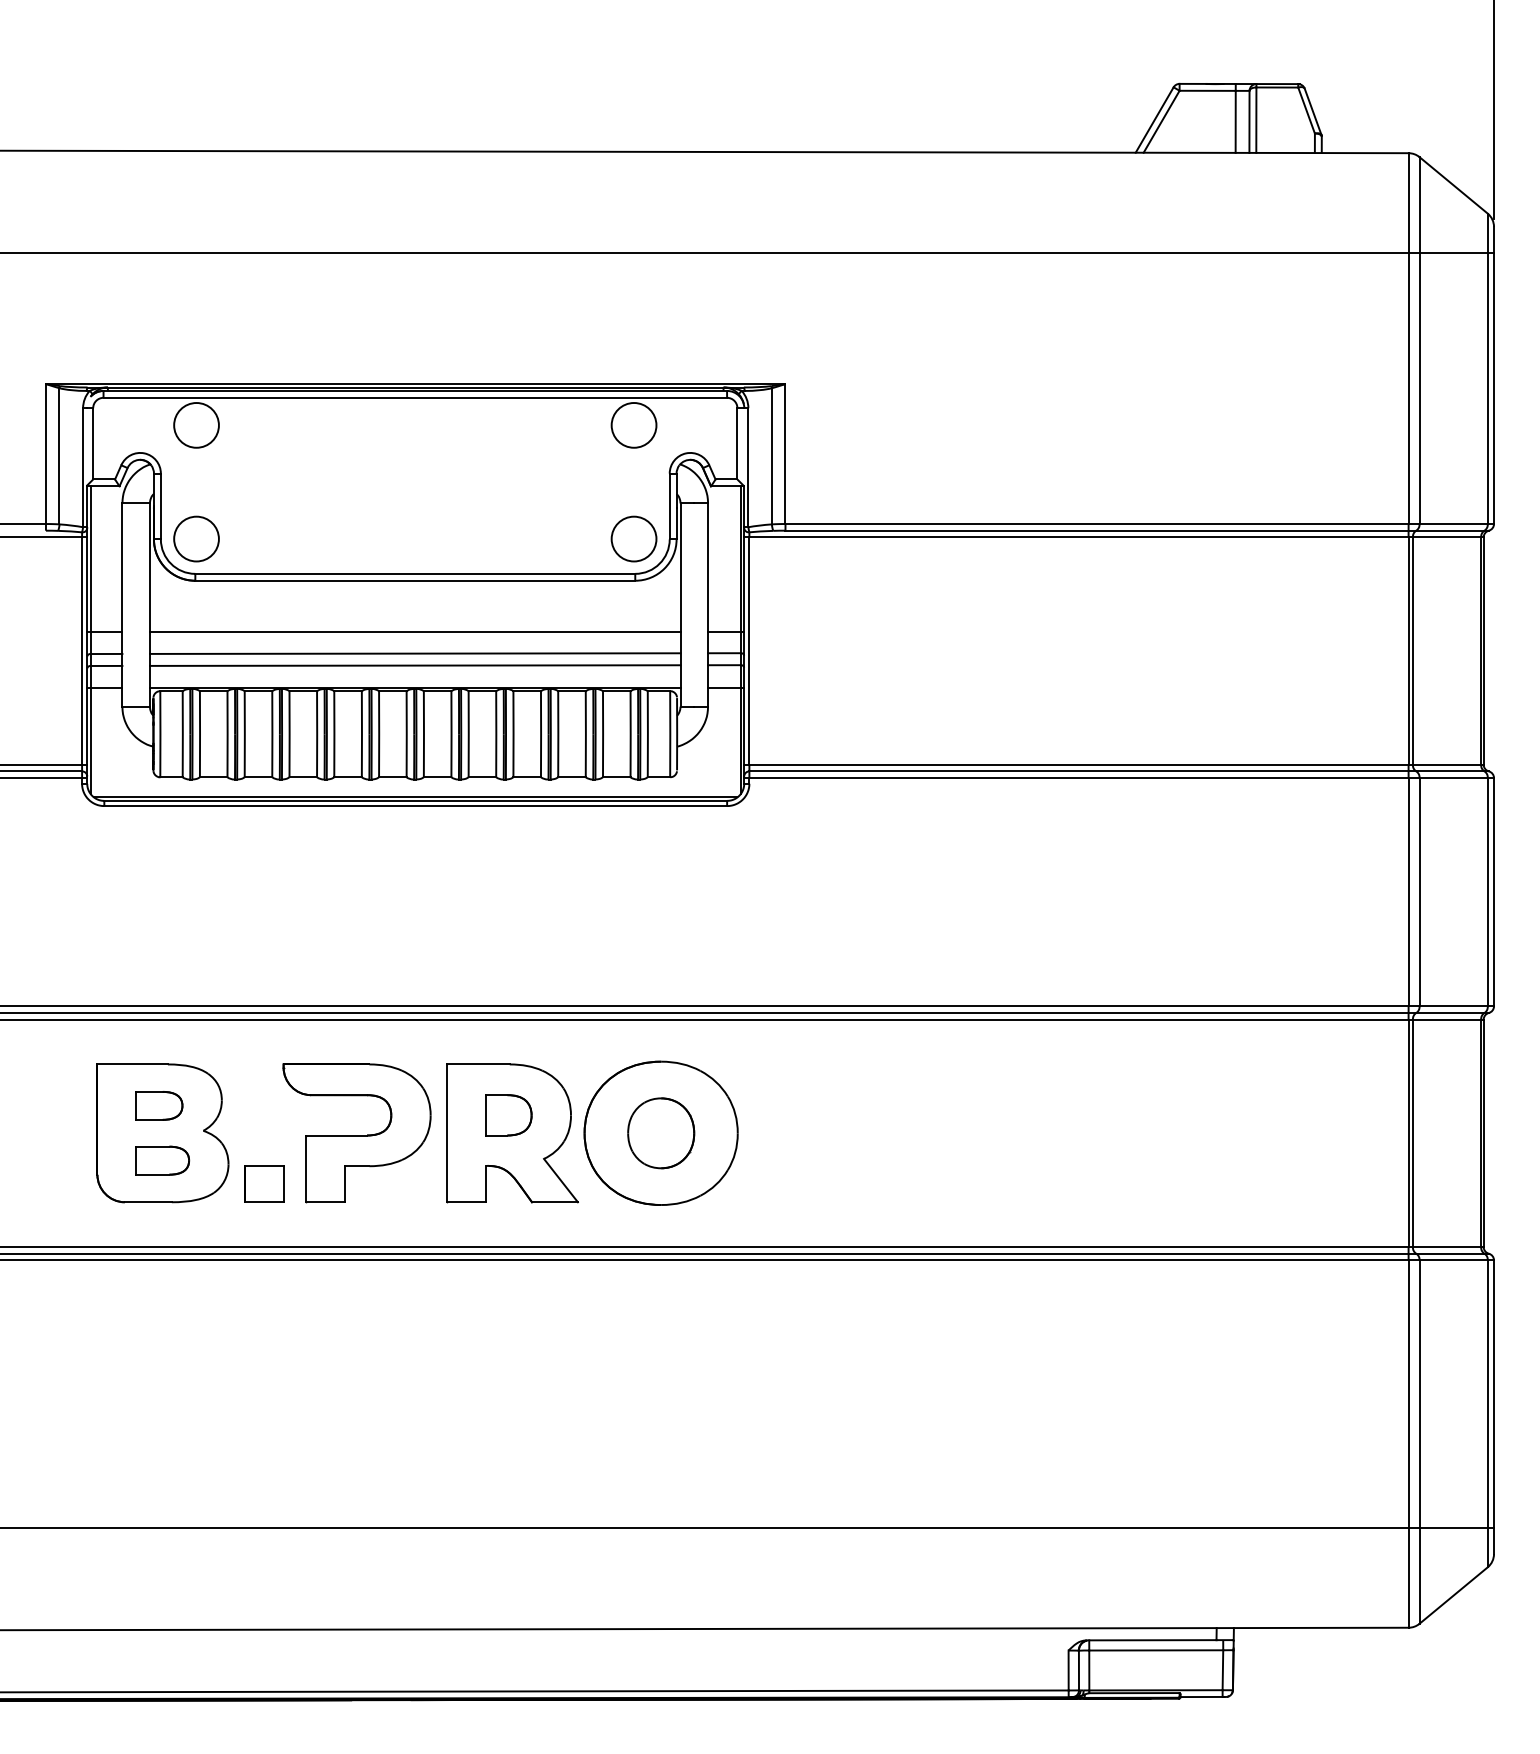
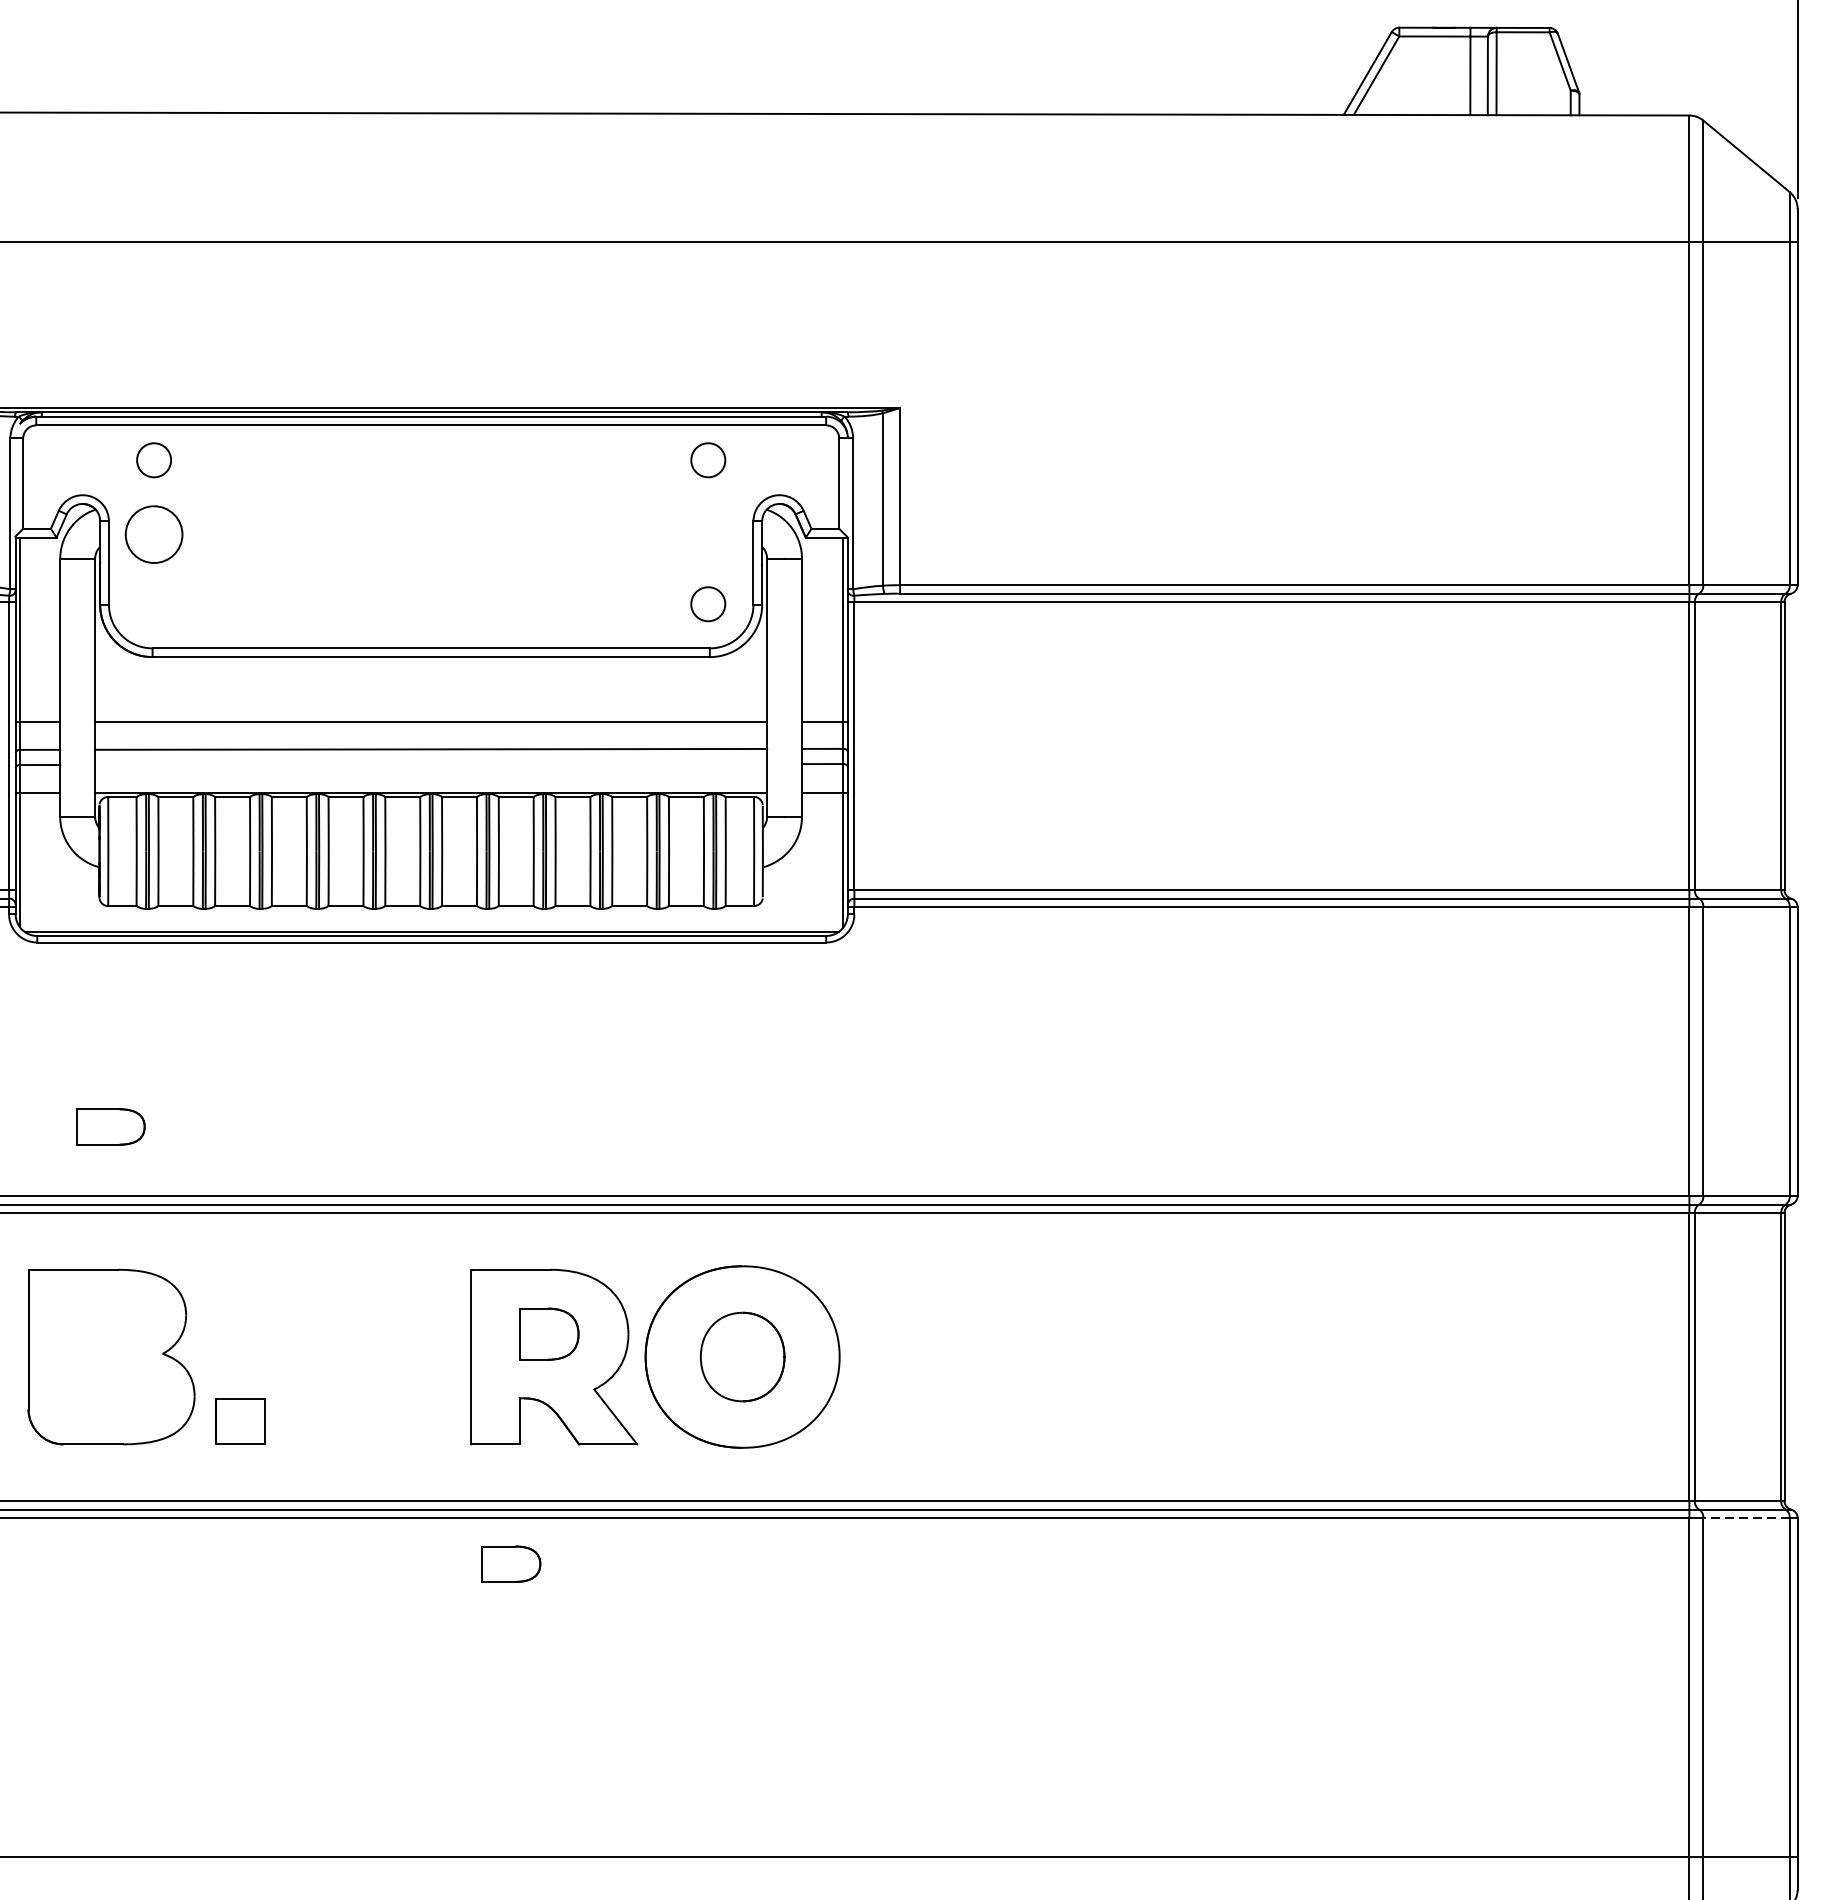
circle: (196, 425) -> (154, 460), size x0.6
circle: (633, 425) -> (707, 460), size x0.6
circle: (196, 538) -> (154, 533), moved
circle: (633, 538) -> (707, 603), size x0.6
line: (414, 665) -> (430, 764), removed
part: (159, 1105) -> (511, 1563), moved
part: (356, 1133) -> (356, 1357), removed
part: (162, 1160) -> (110, 1126), moved
line: (1453, 1260) -> (1746, 1518), solid -> dashed

